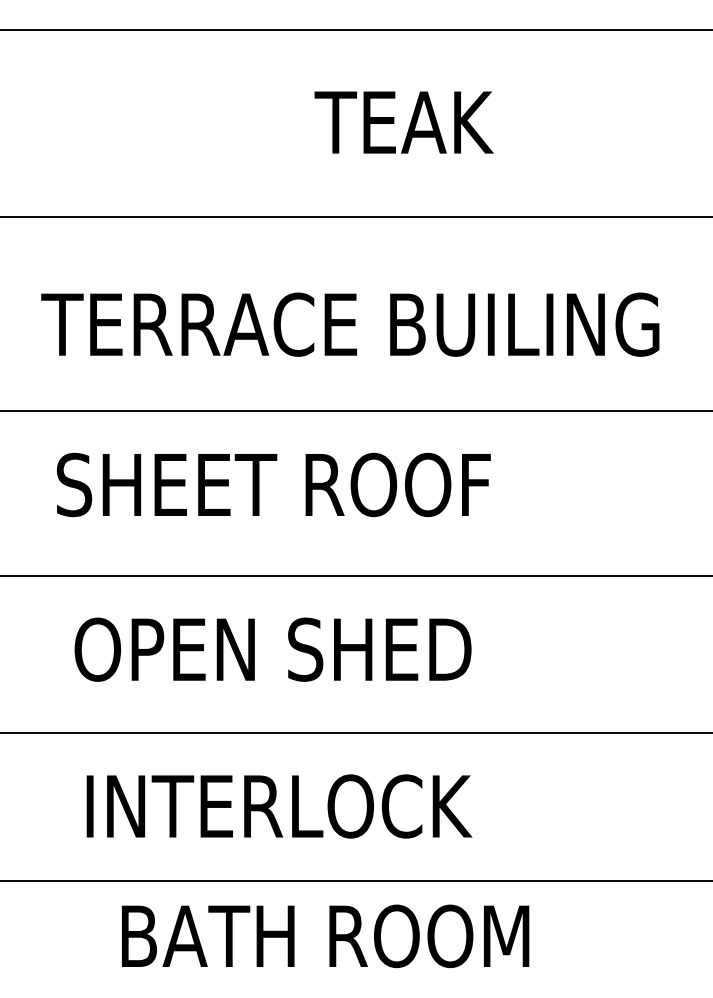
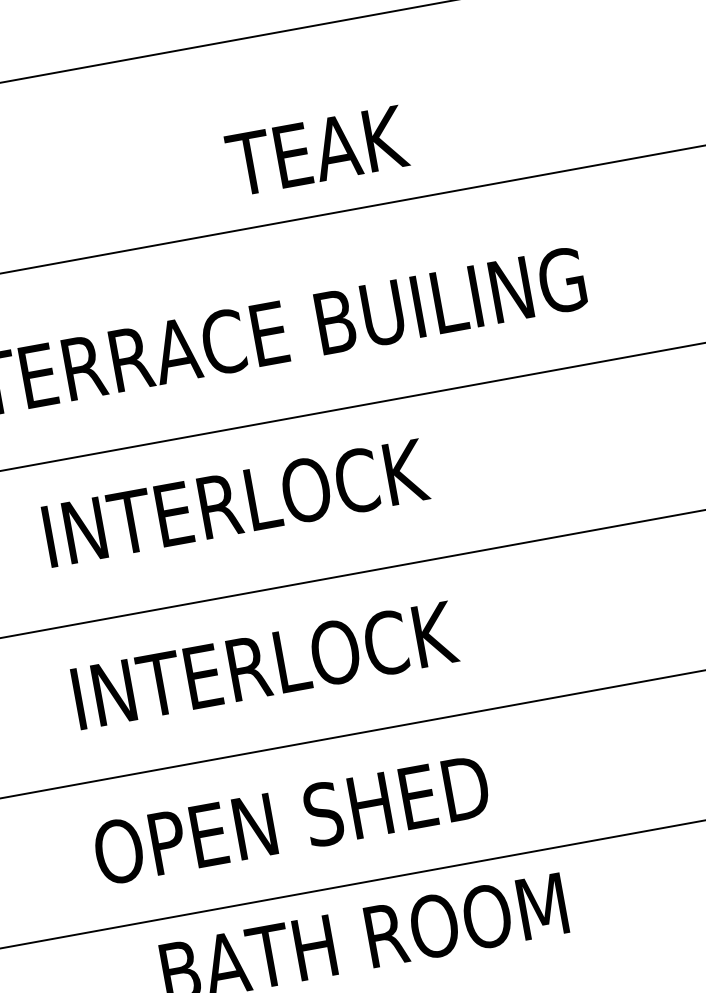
text: (403, 122) -> (316, 151), moved
text: (273, 484) -> (232, 503), SHEET ROOF -> INTERLOCK
text: (272, 649) -> (260, 665), OPEN SHED -> INTERLOCK
text: (275, 806) -> (291, 820), INTERLOCK -> OPEN SHED

